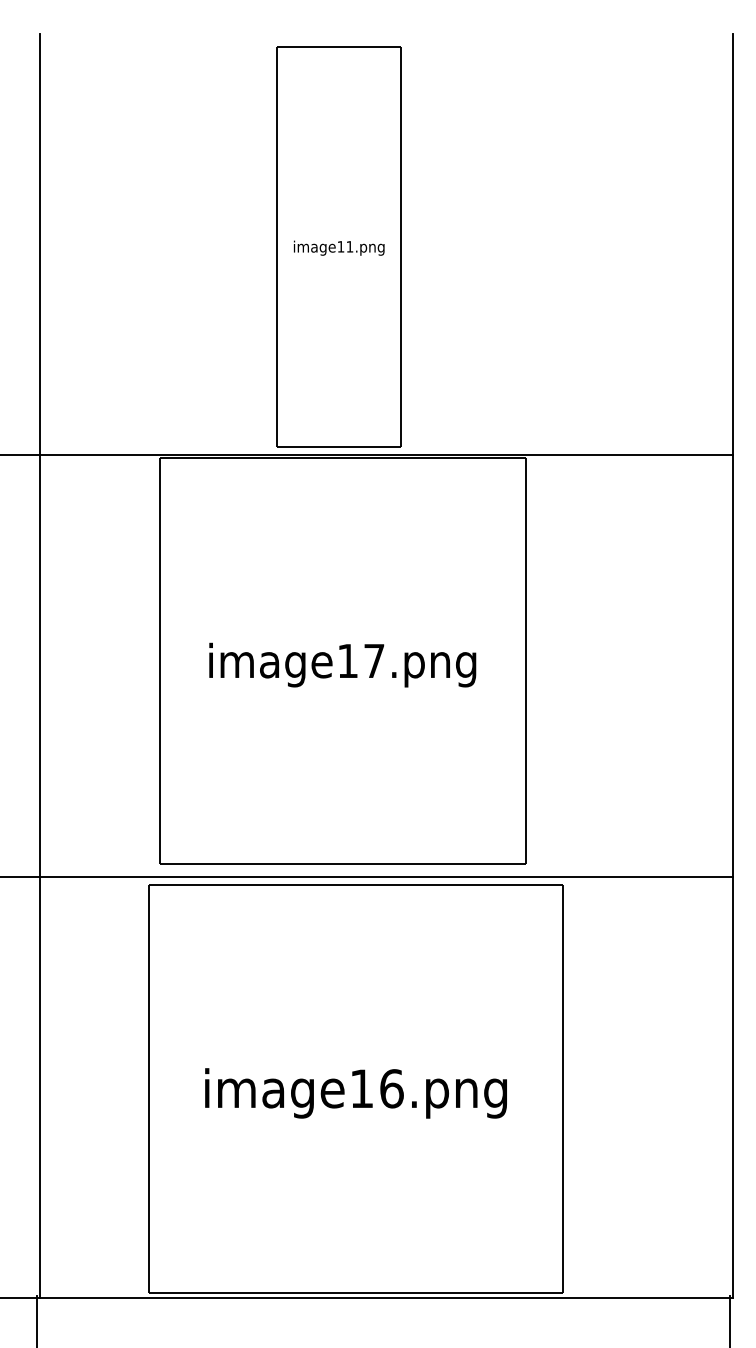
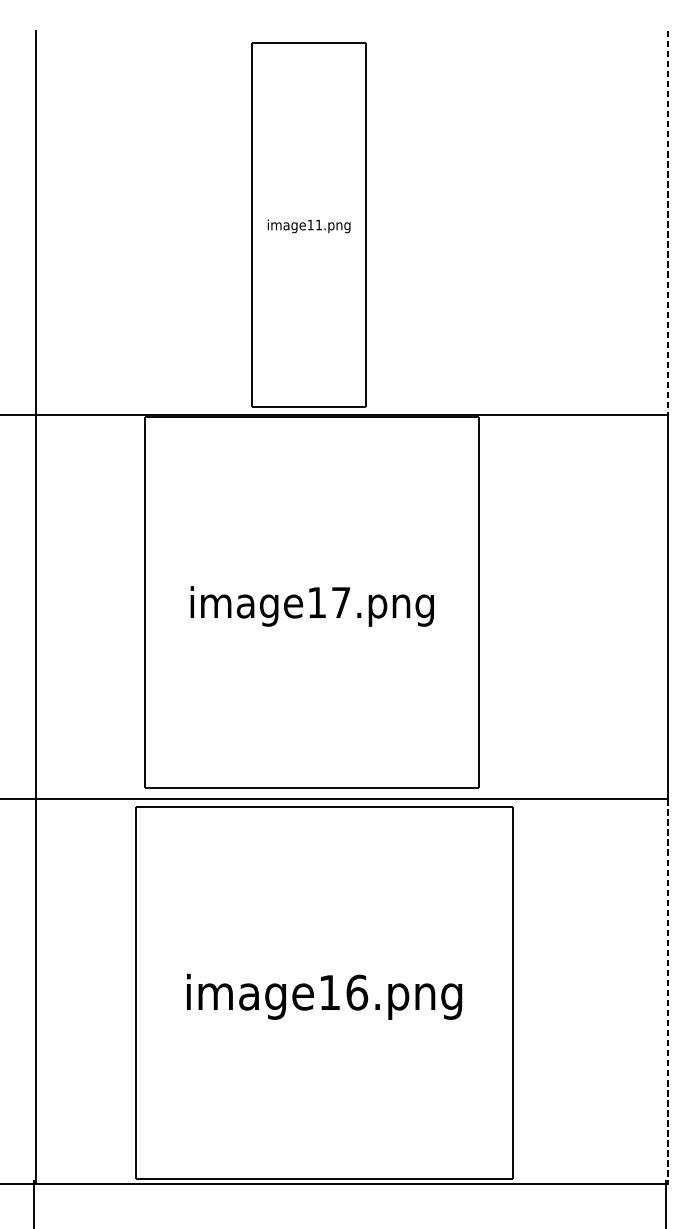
line: (733, 244) -> (668, 222), solid -> dashed
line: (733, 1087) -> (668, 991), solid -> dashed

